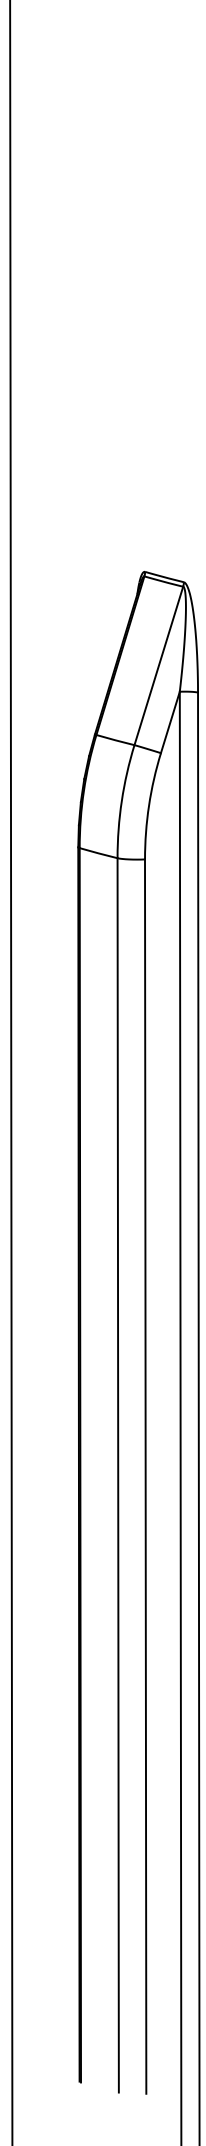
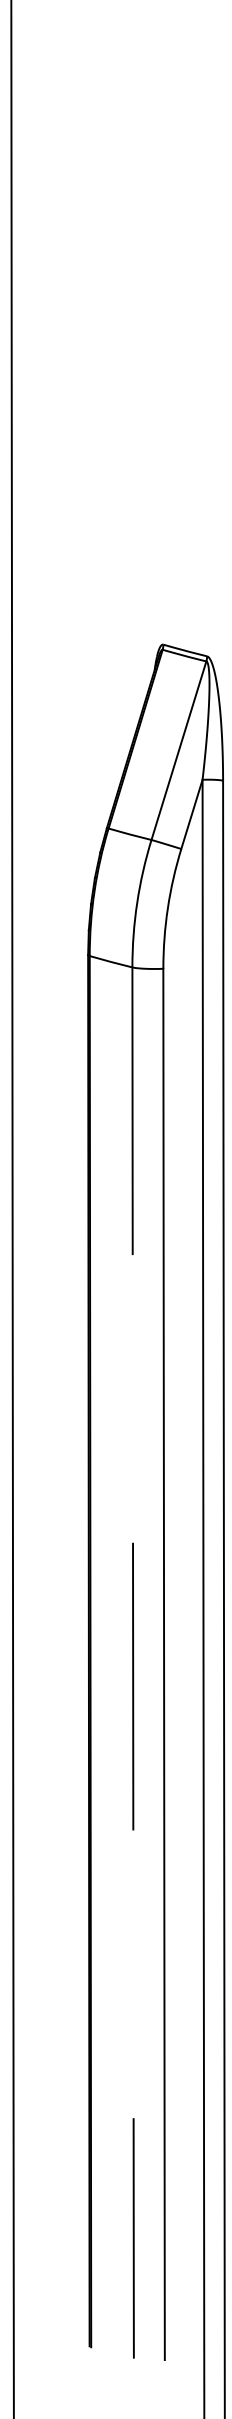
line: (118, 1475) -> (133, 1663), solid -> dashed

